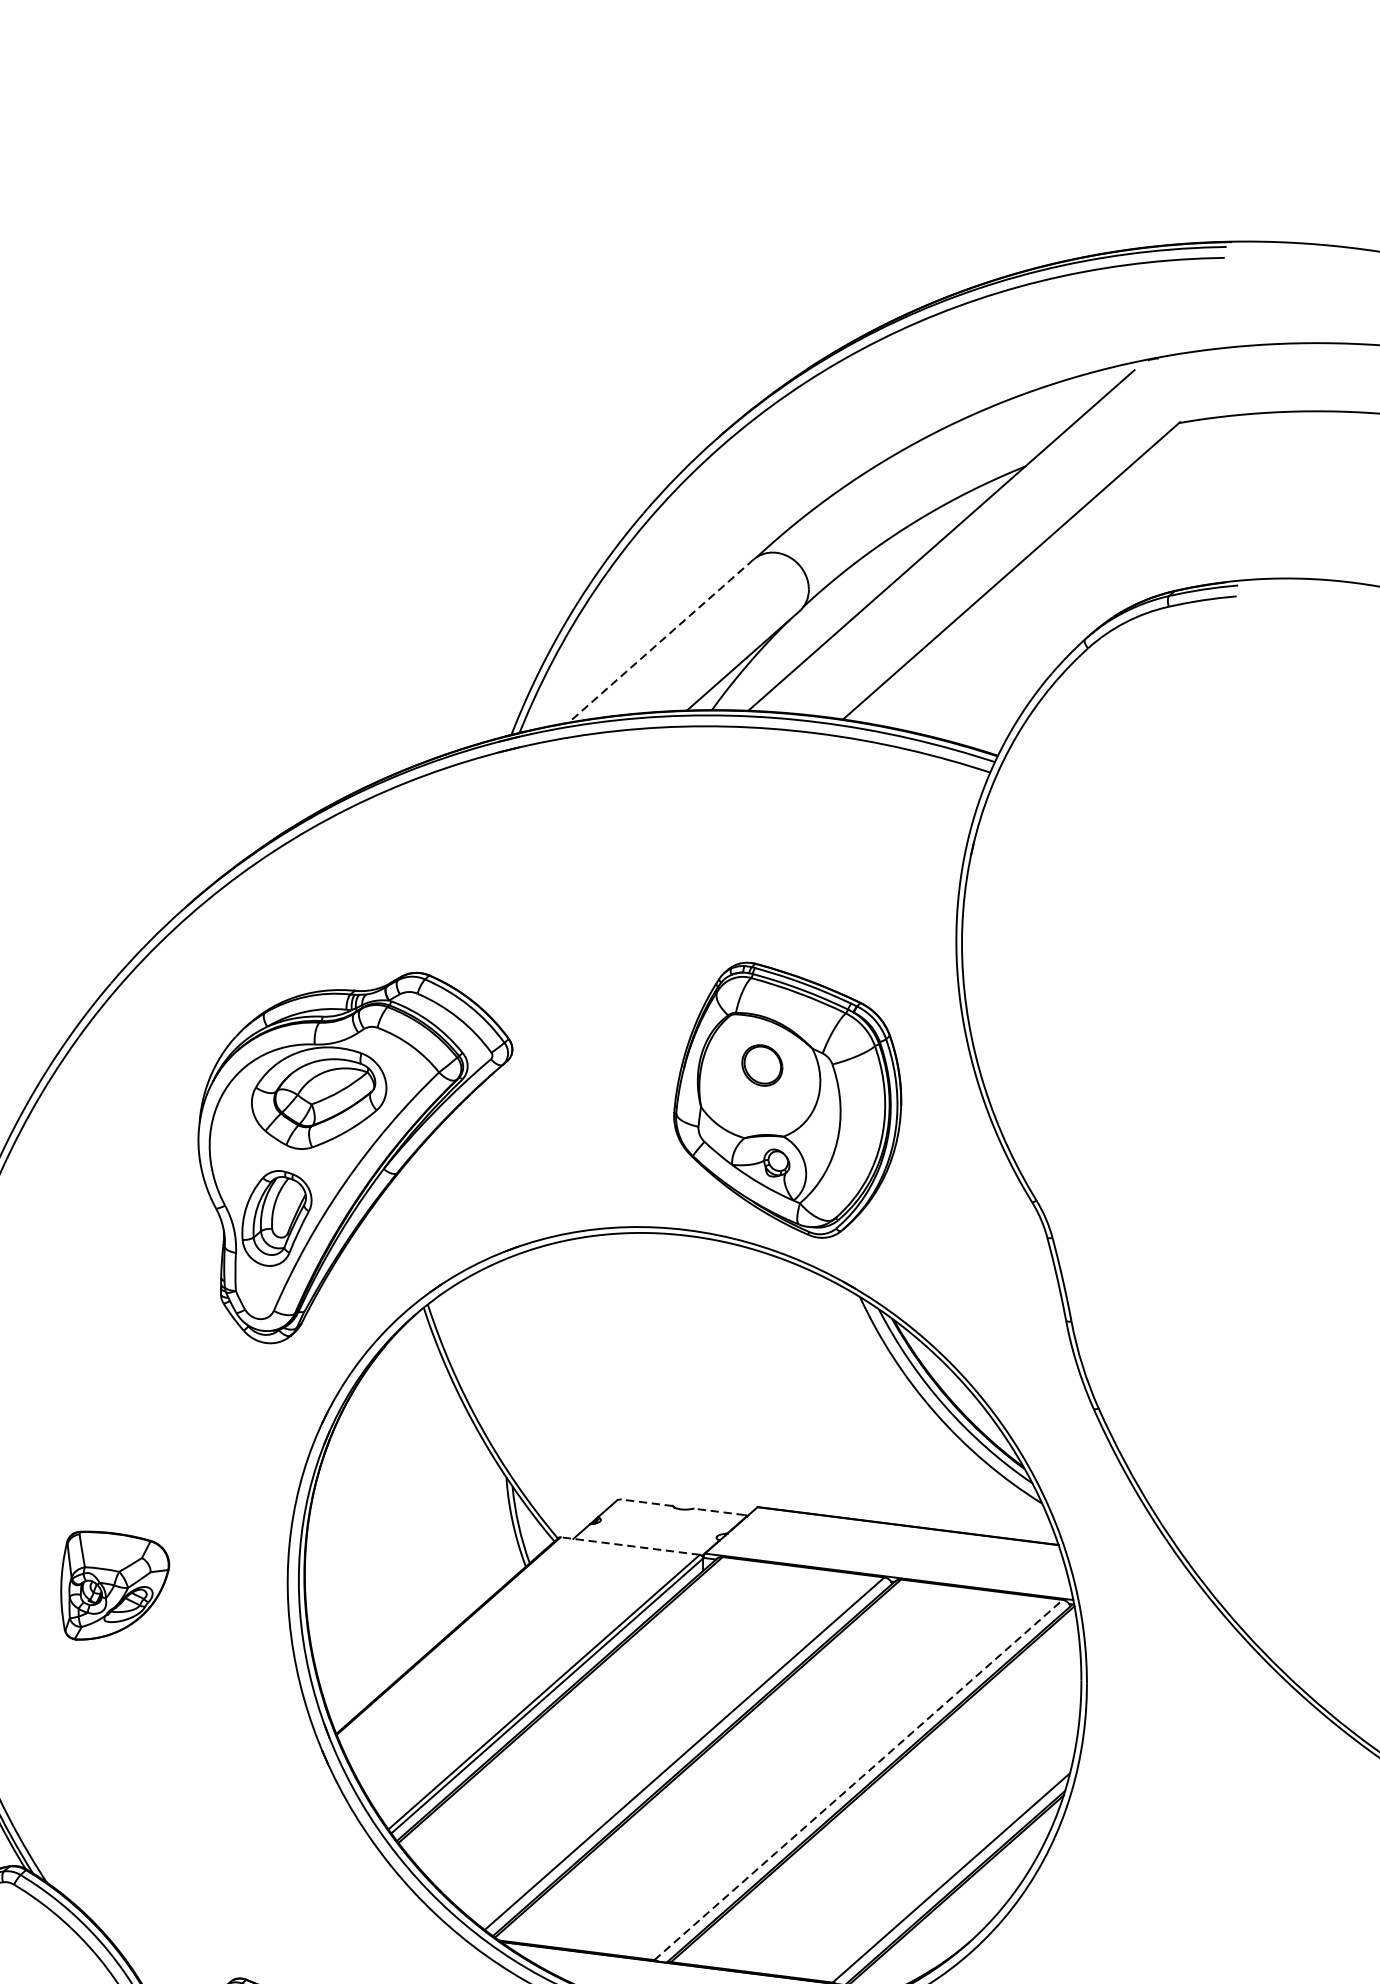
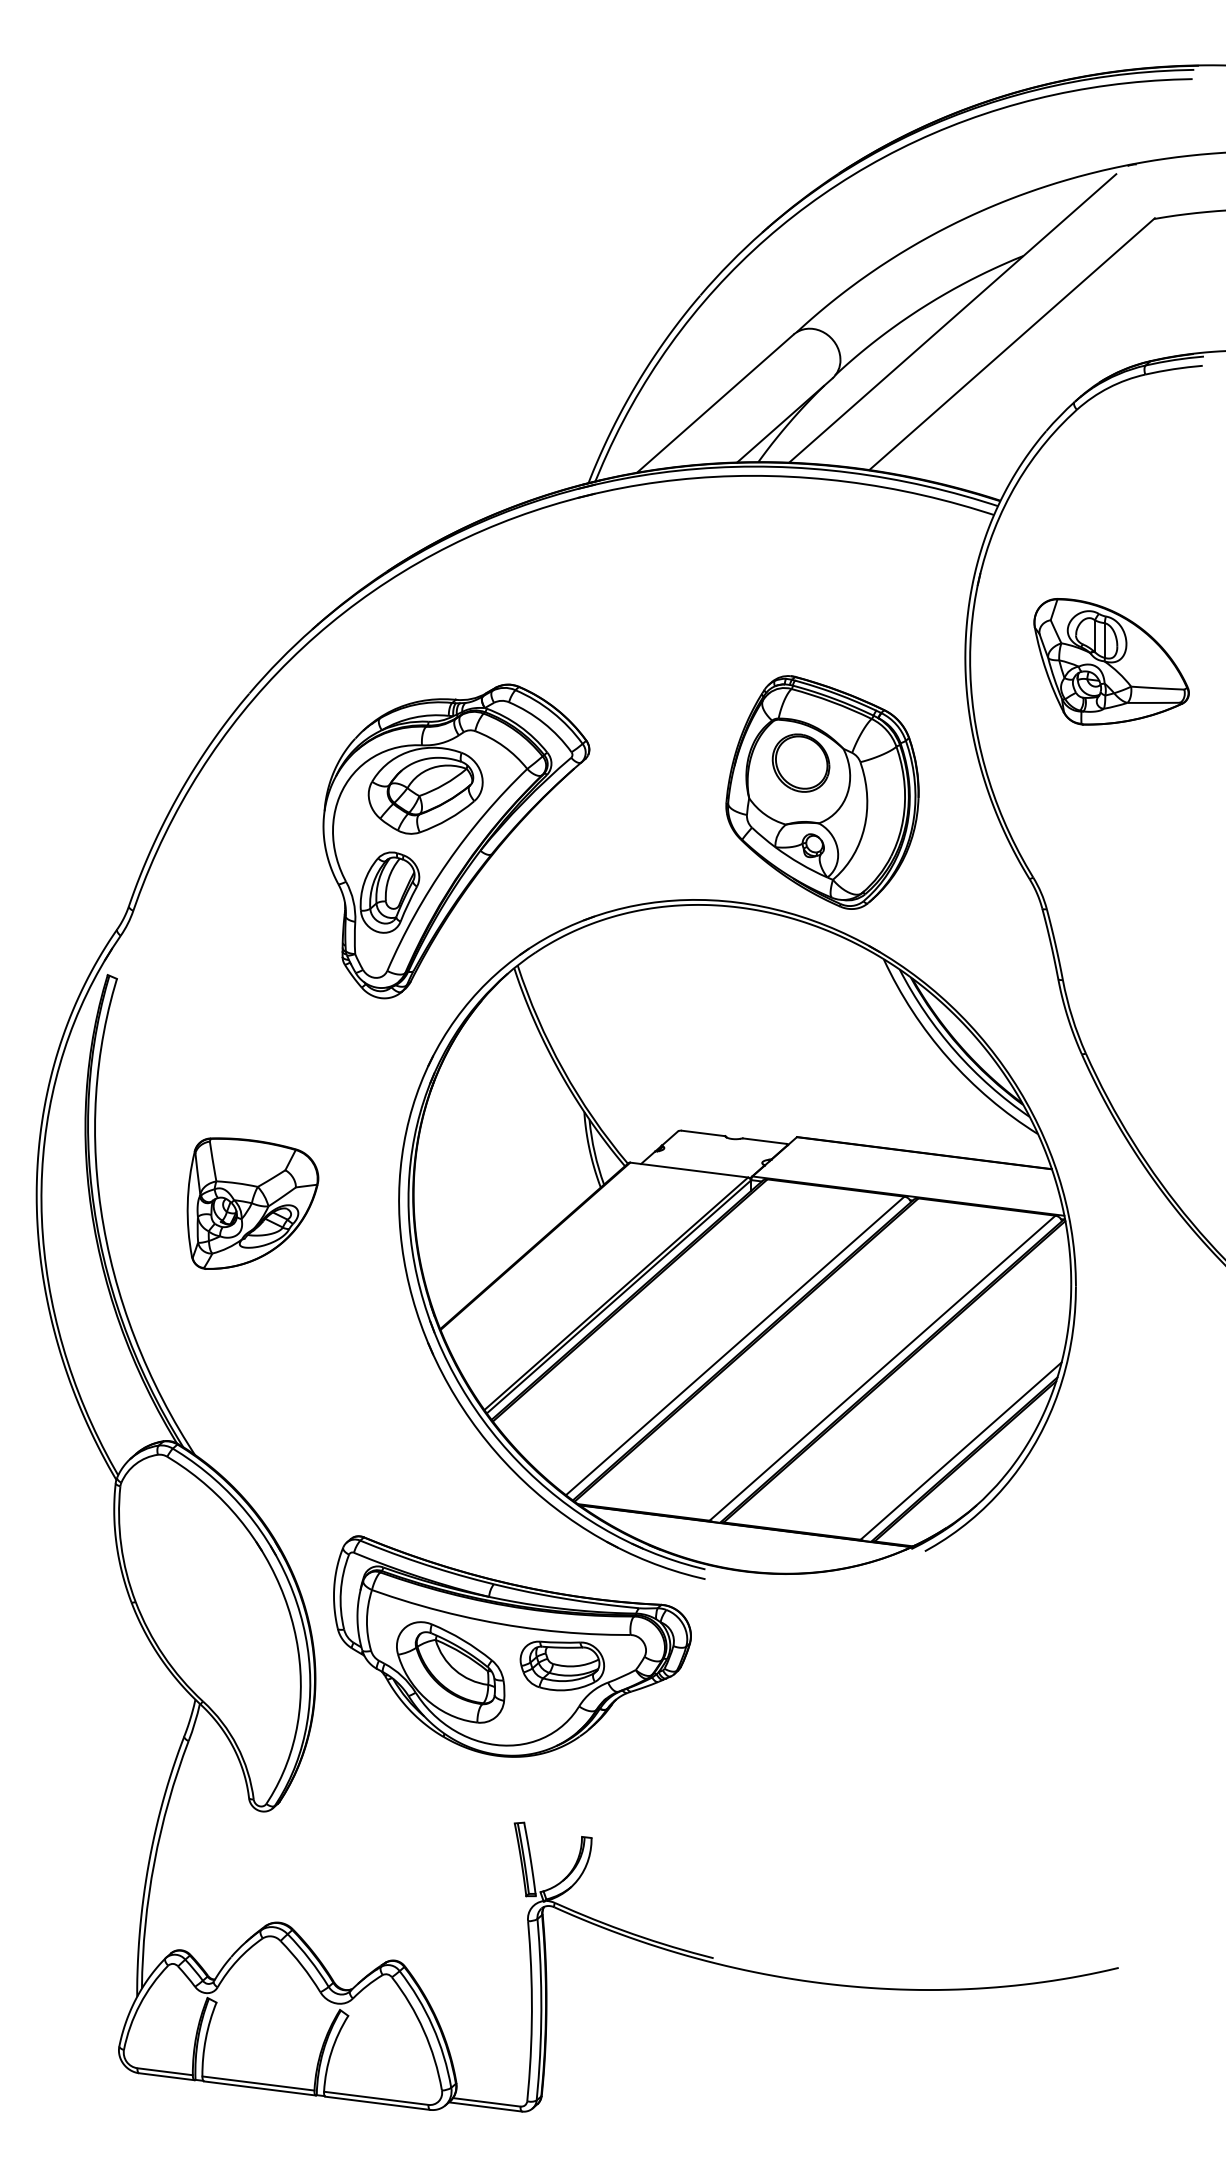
line: (661, 640) -> (715, 403), dashed -> solid
part: (1128, 945) -> (1111, 661), added
part: (761, 1064) -> (800, 762), size x1.67
line: (647, 1502) -> (703, 1133), dashed -> solid
line: (719, 1512) -> (764, 1141), dashed -> solid
line: (629, 1546) -> (688, 1170), dashed -> solid
part: (114, 1585) -> (252, 1203), size x1.43
line: (858, 1780) -> (882, 1368), dashed -> solid

